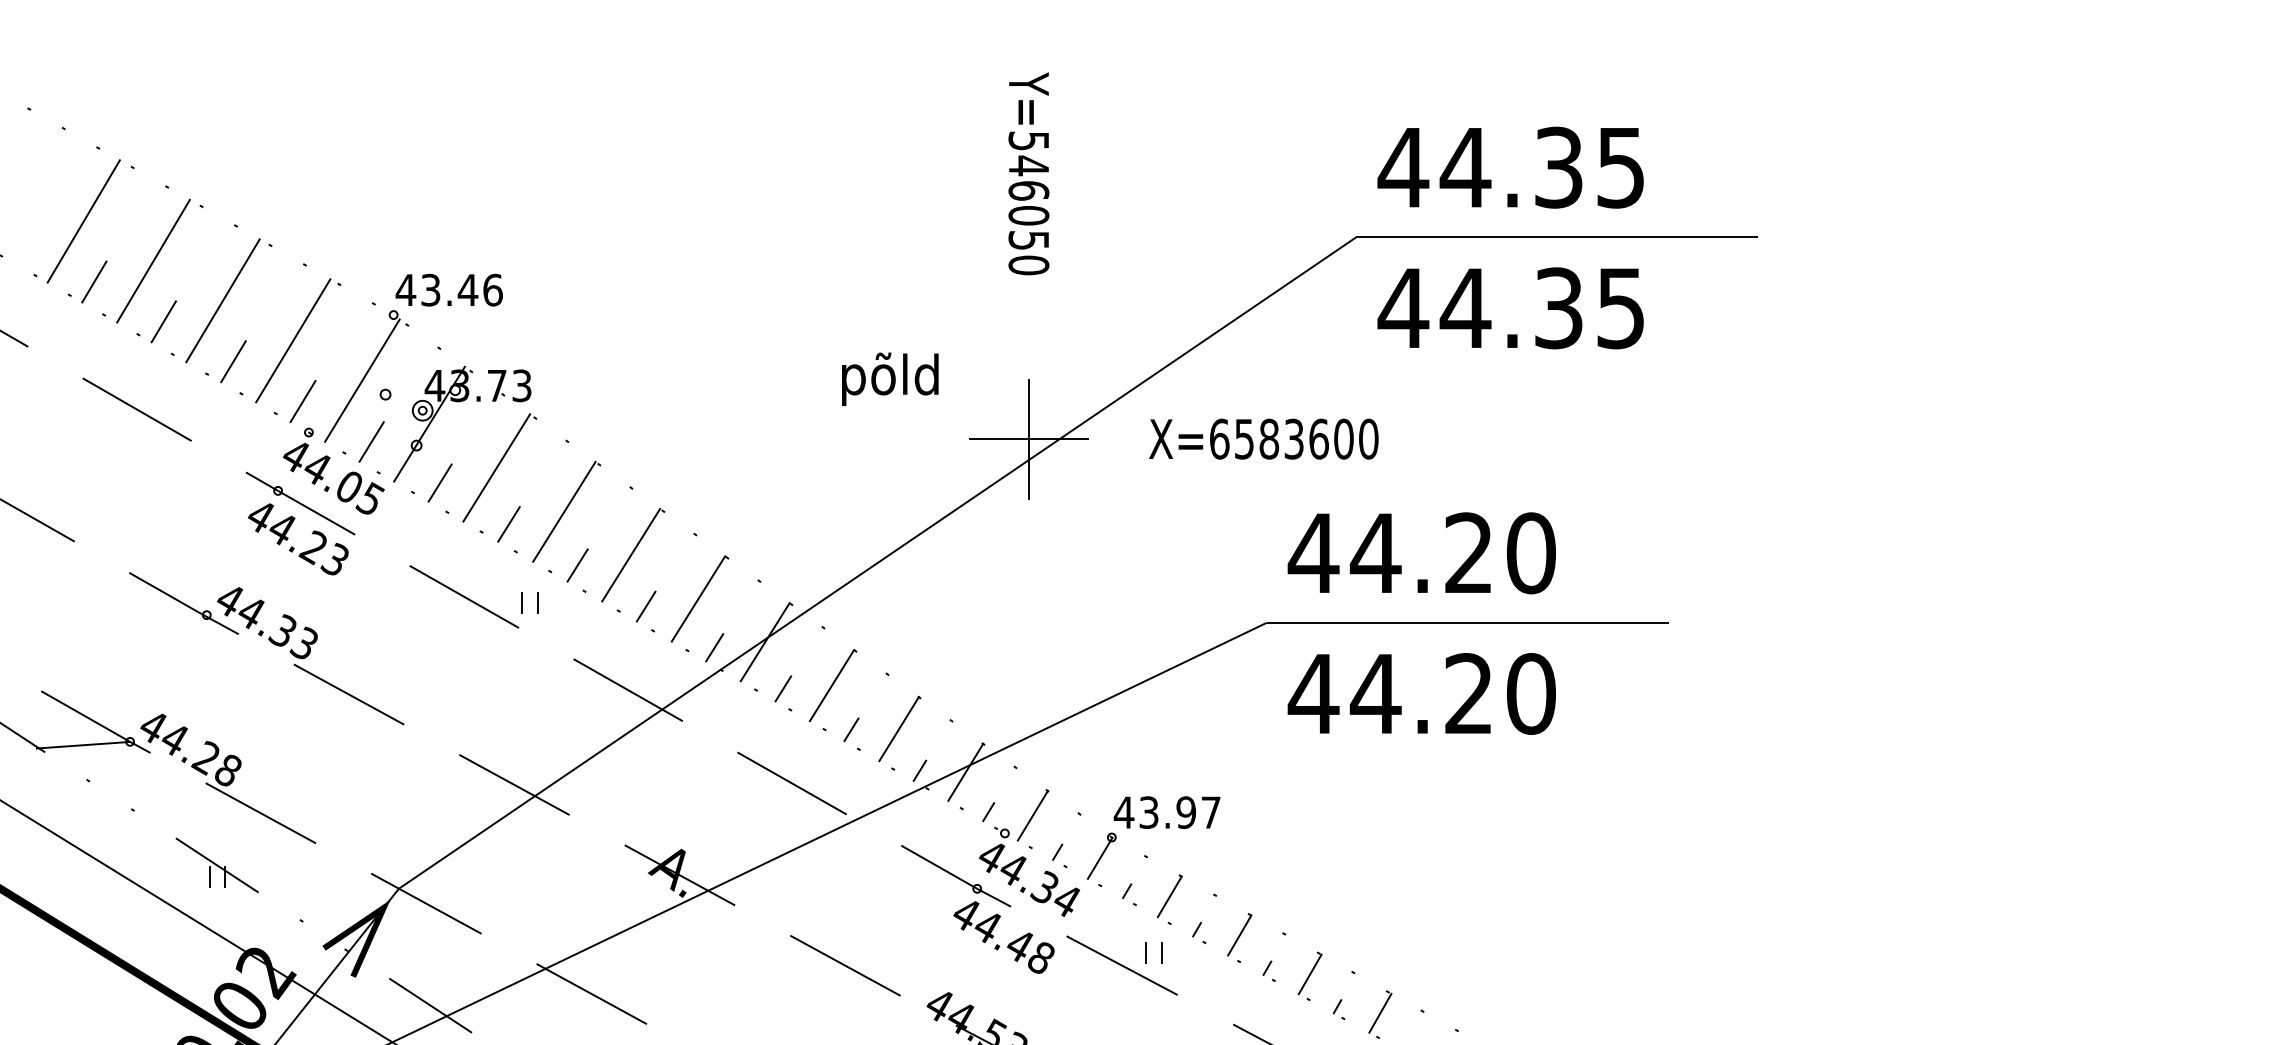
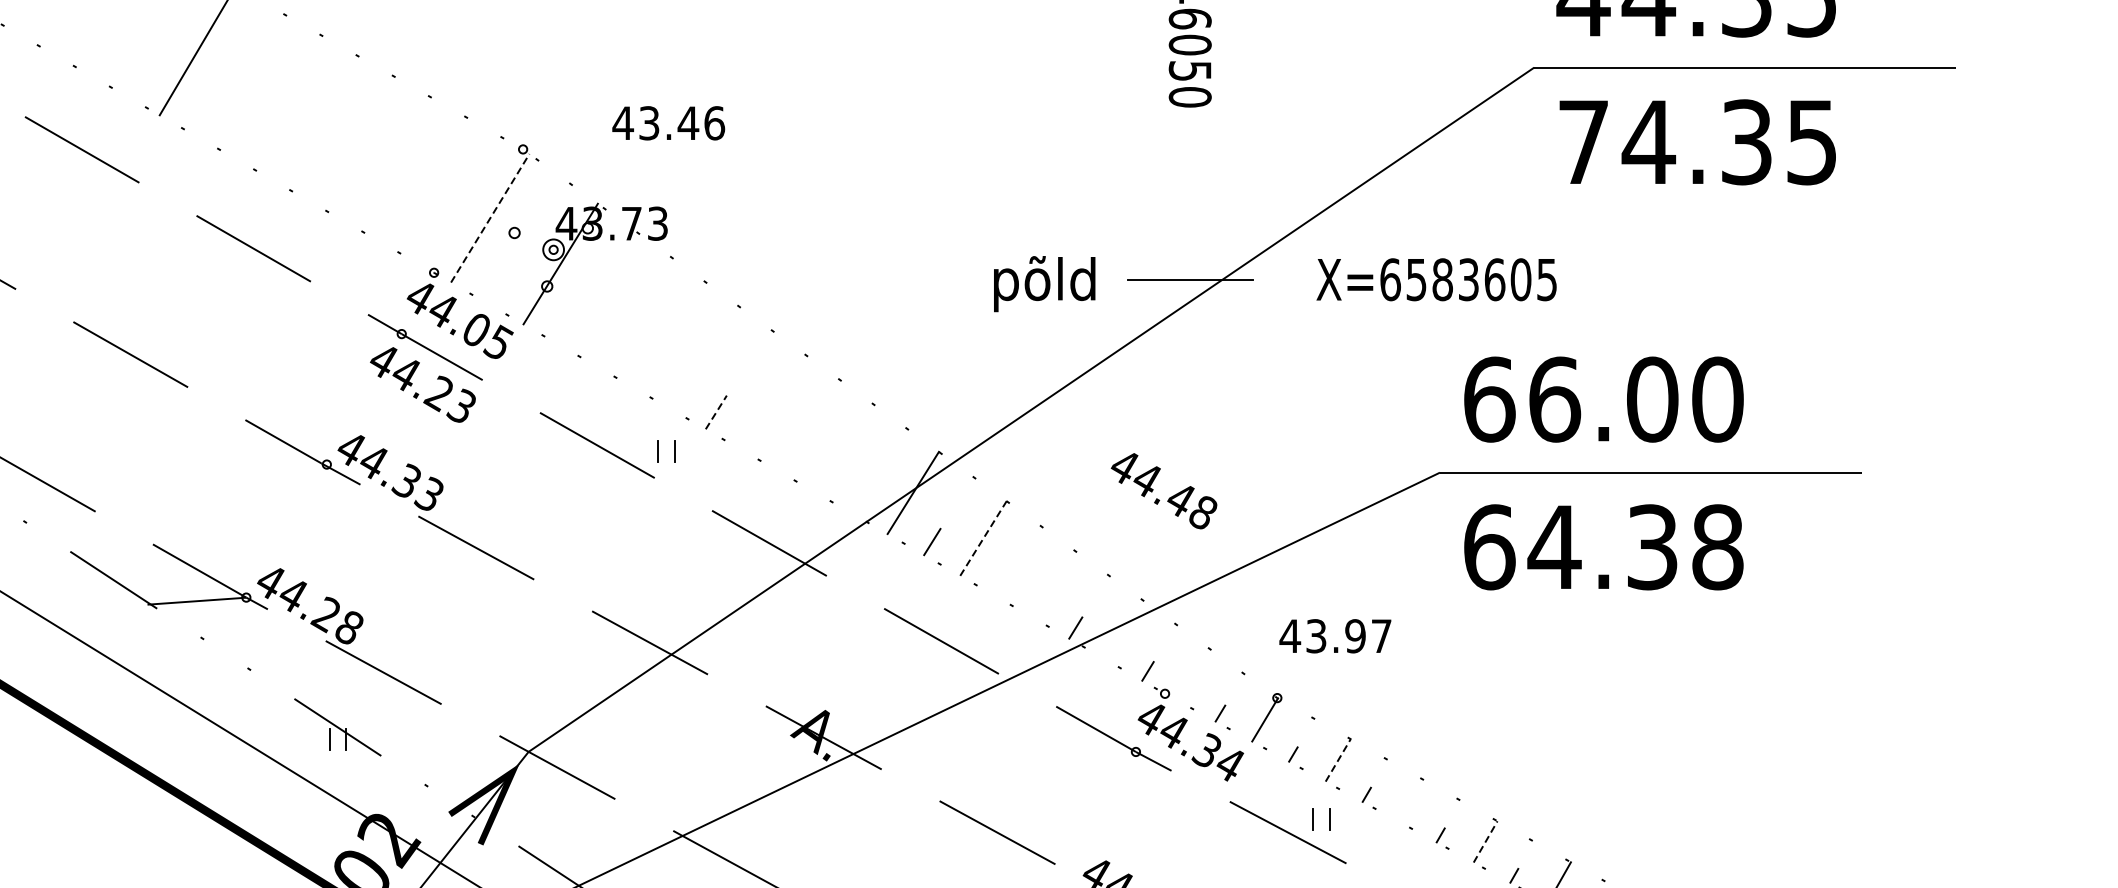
line: (153, 260) -> (270, 92), removed
line: (94, 281) -> (208, 114), removed
text: (448, 289) -> (667, 122), moved
line: (222, 300) -> (343, 134), removed
text: (1403, 307) -> (1583, 141), 44.35 -> 74.35
line: (163, 321) -> (281, 156), removed
line: (293, 340) -> (417, 176), removed
line: (233, 361) -> (354, 198), removed
text: (890, 378) -> (1044, 283), moved
line: (362, 380) -> (490, 218), solid -> dashed
line: (302, 401) -> (427, 240), removed
line: (1028, 438) -> (1189, 279), removed
text: (1368, 438) -> (1546, 279), X=6583600 -> X=6583605
line: (371, 441) -> (499, 282), removed
line: (496, 467) -> (631, 309), removed
line: (439, 482) -> (571, 325), removed
line: (564, 511) -> (702, 355), removed
line: (508, 524) -> (643, 369), removed
text: (1390, 553) -> (1569, 399), 44.20 -> 66.00
line: (631, 554) -> (772, 400), removed
line: (577, 565) -> (716, 412), solid -> dashed
line: (698, 598) -> (843, 447), removed
line: (645, 606) -> (787, 455), removed
line: (714, 647) -> (860, 498), removed
line: (832, 685) -> (983, 538), solid -> dashed
text: (1421, 693) -> (1602, 546), 44.20 -> 64.38
line: (851, 729) -> (1003, 584), removed
line: (898, 729) -> (1053, 584), removed
line: (965, 771) -> (1123, 628), removed
text: (1166, 812) -> (1334, 636), moved
line: (1032, 815) -> (1194, 674), removed
line: (1170, 896) -> (1338, 760), solid -> dashed
line: (1239, 935) -> (1411, 800), removed
text: (1003, 937) -> (1163, 491), moved
line: (1310, 974) -> (1485, 841), solid -> dashed

